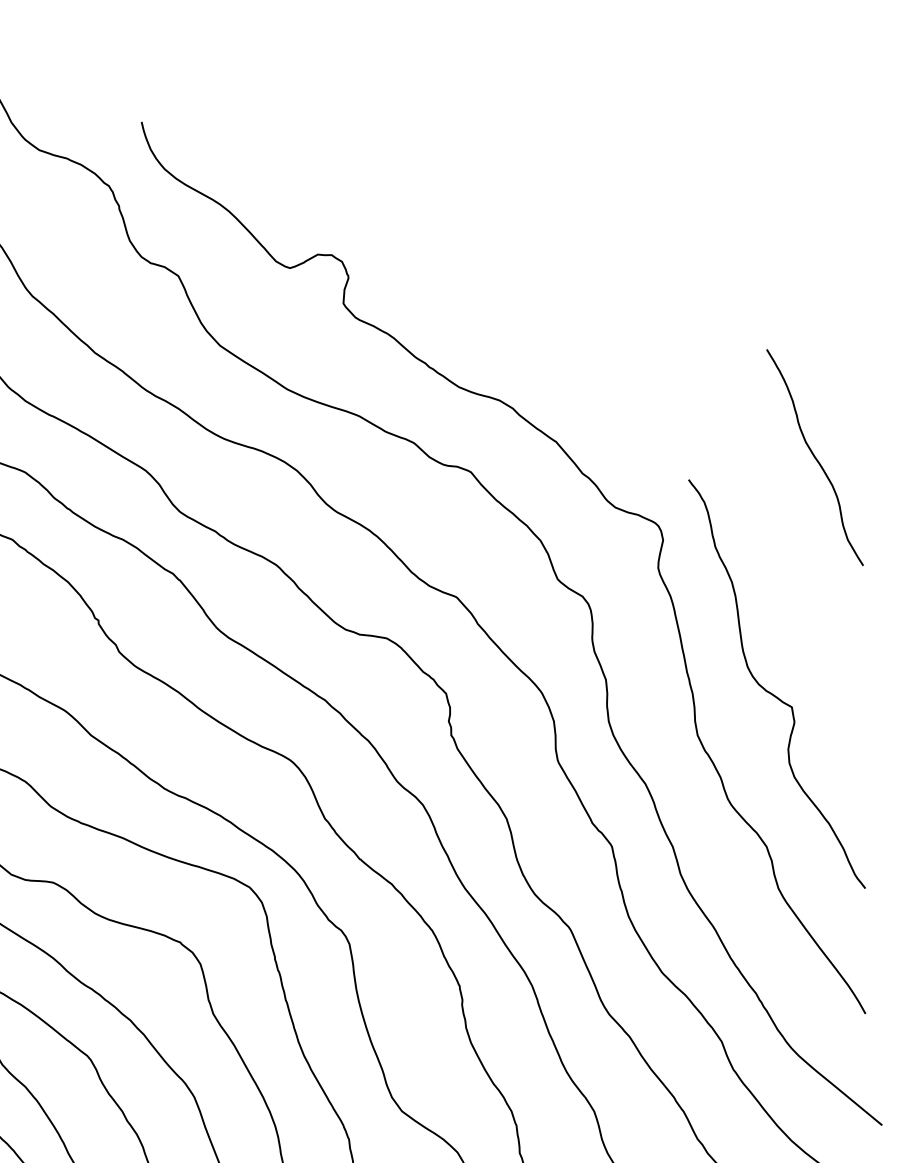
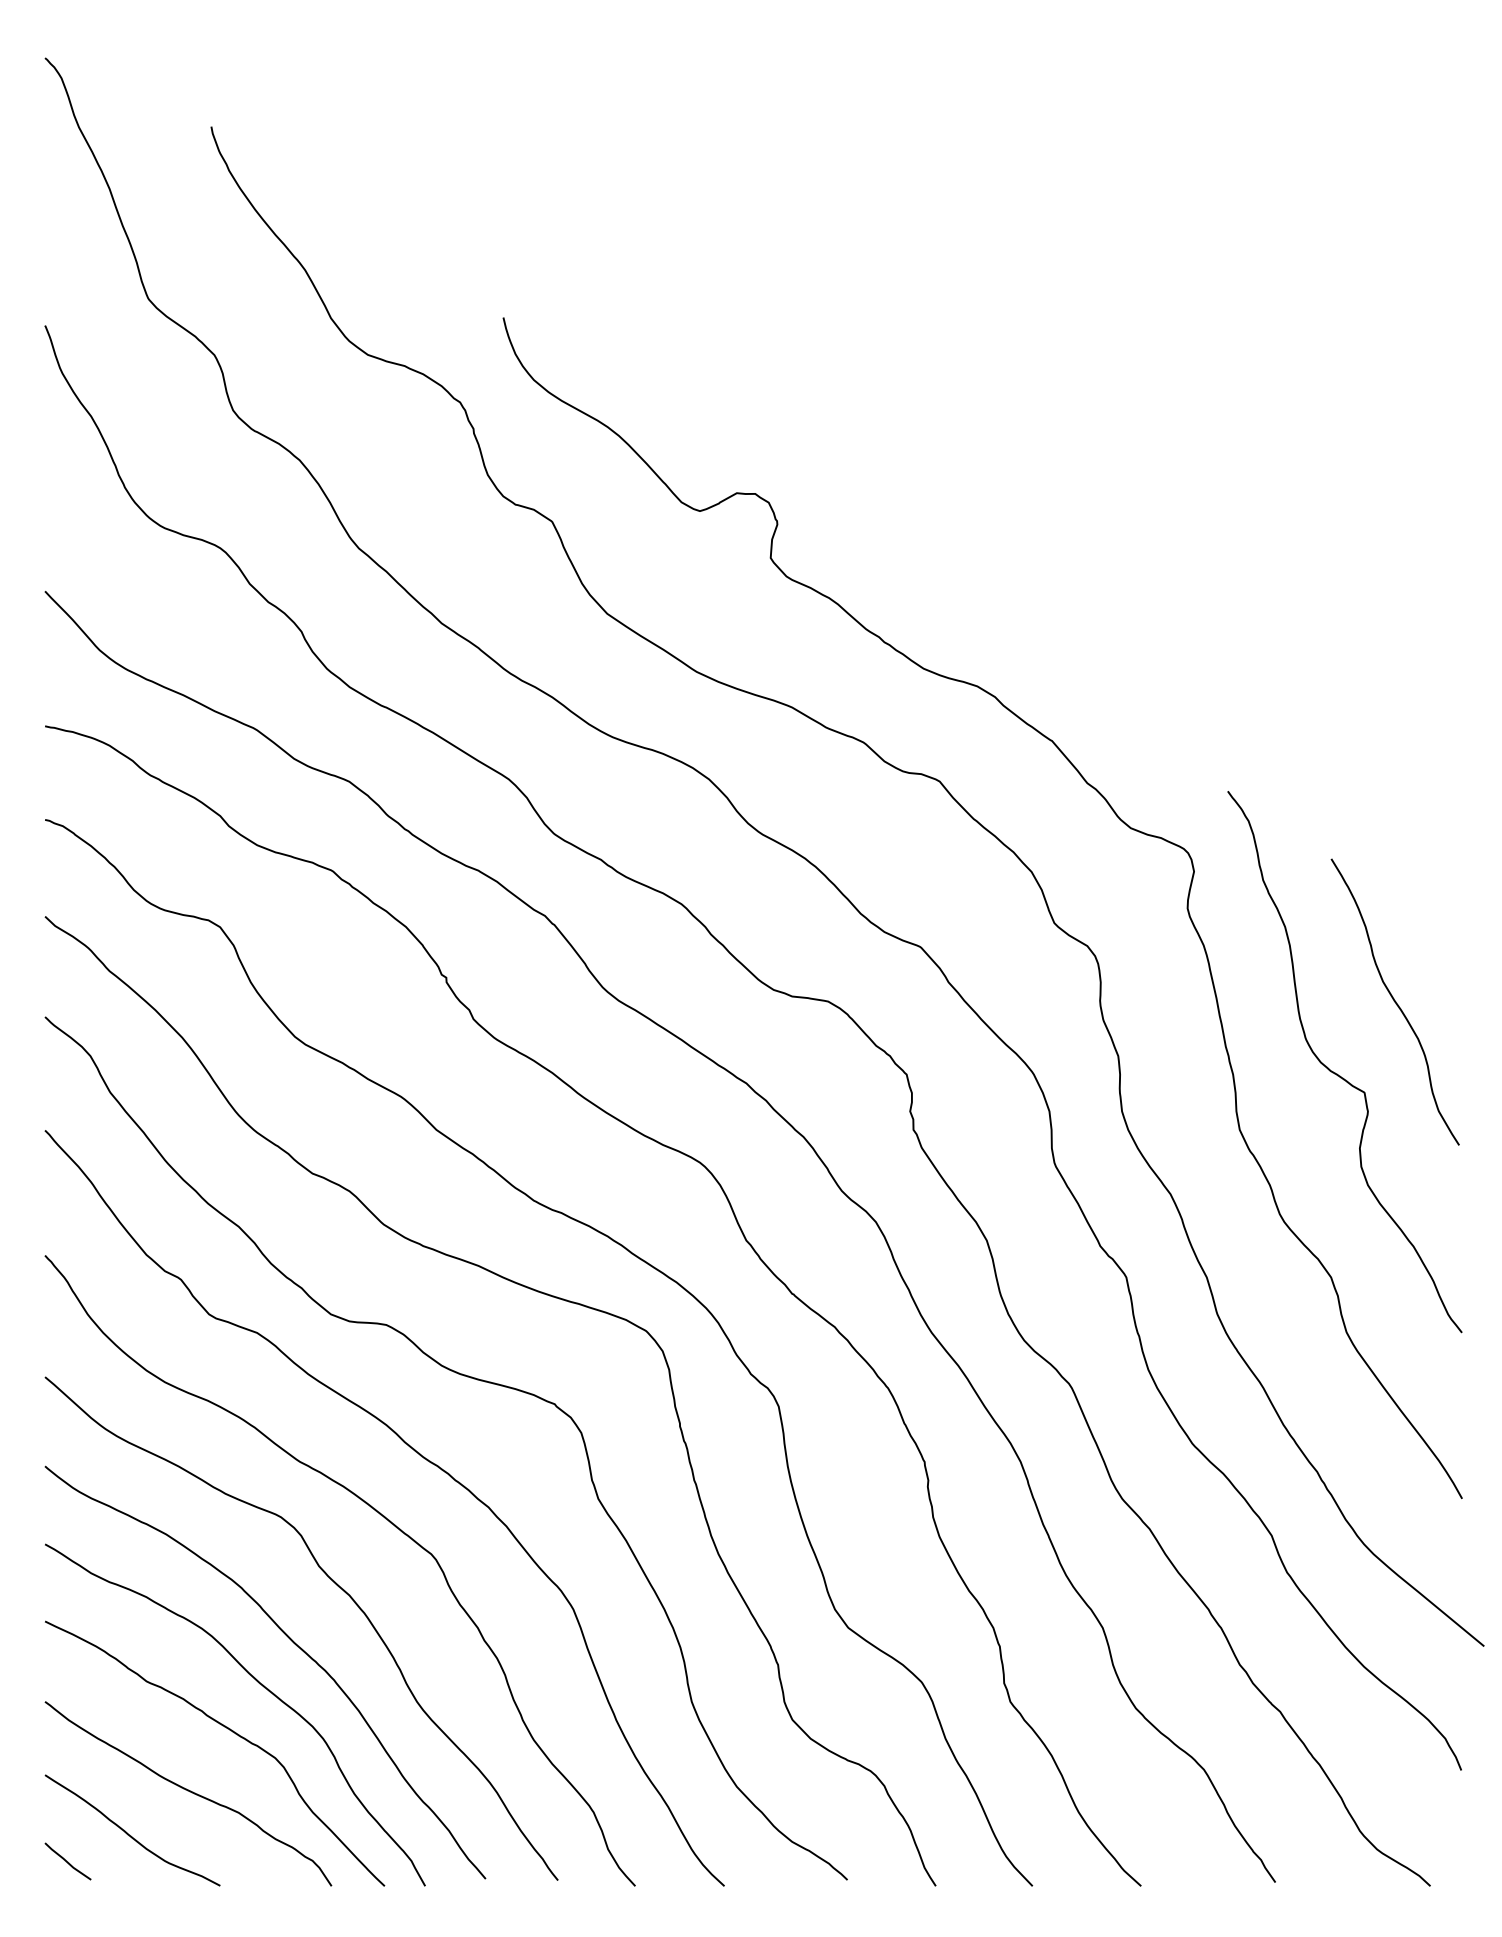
curve: (814, 457) -> (1394, 1001), moved

